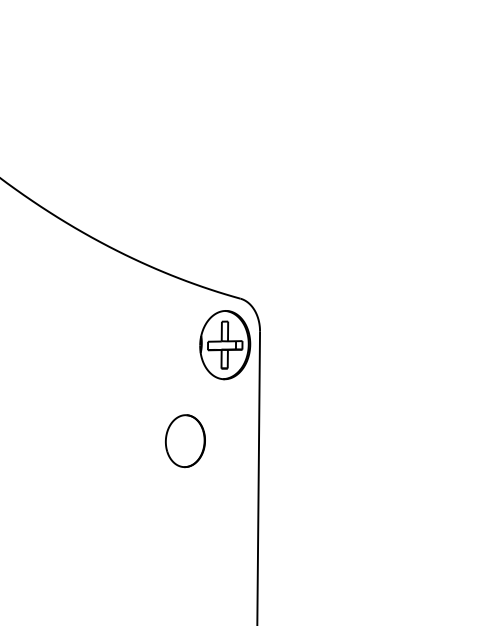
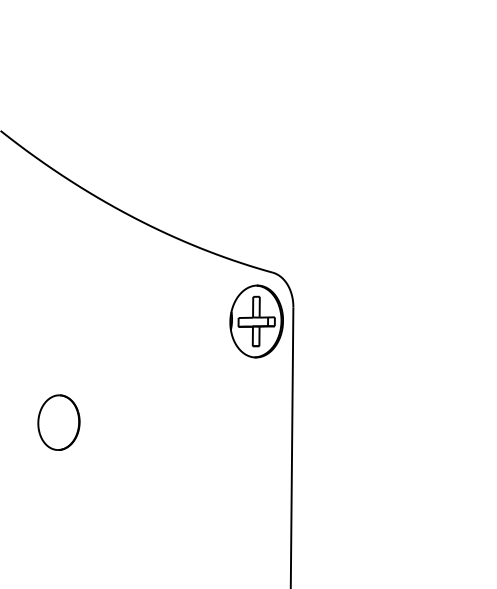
part: (185, 441) -> (59, 423), moved

